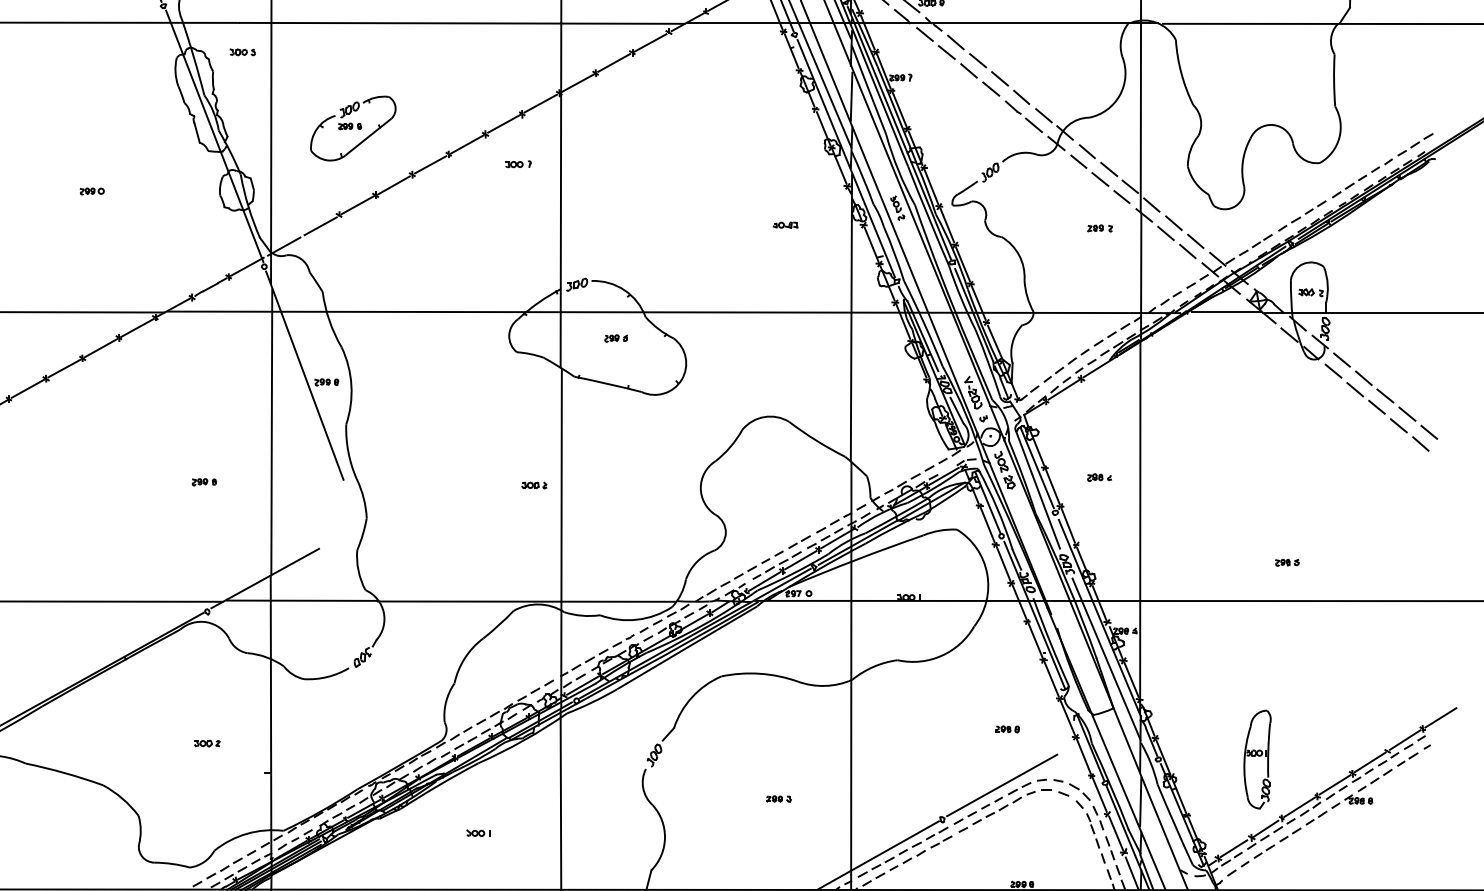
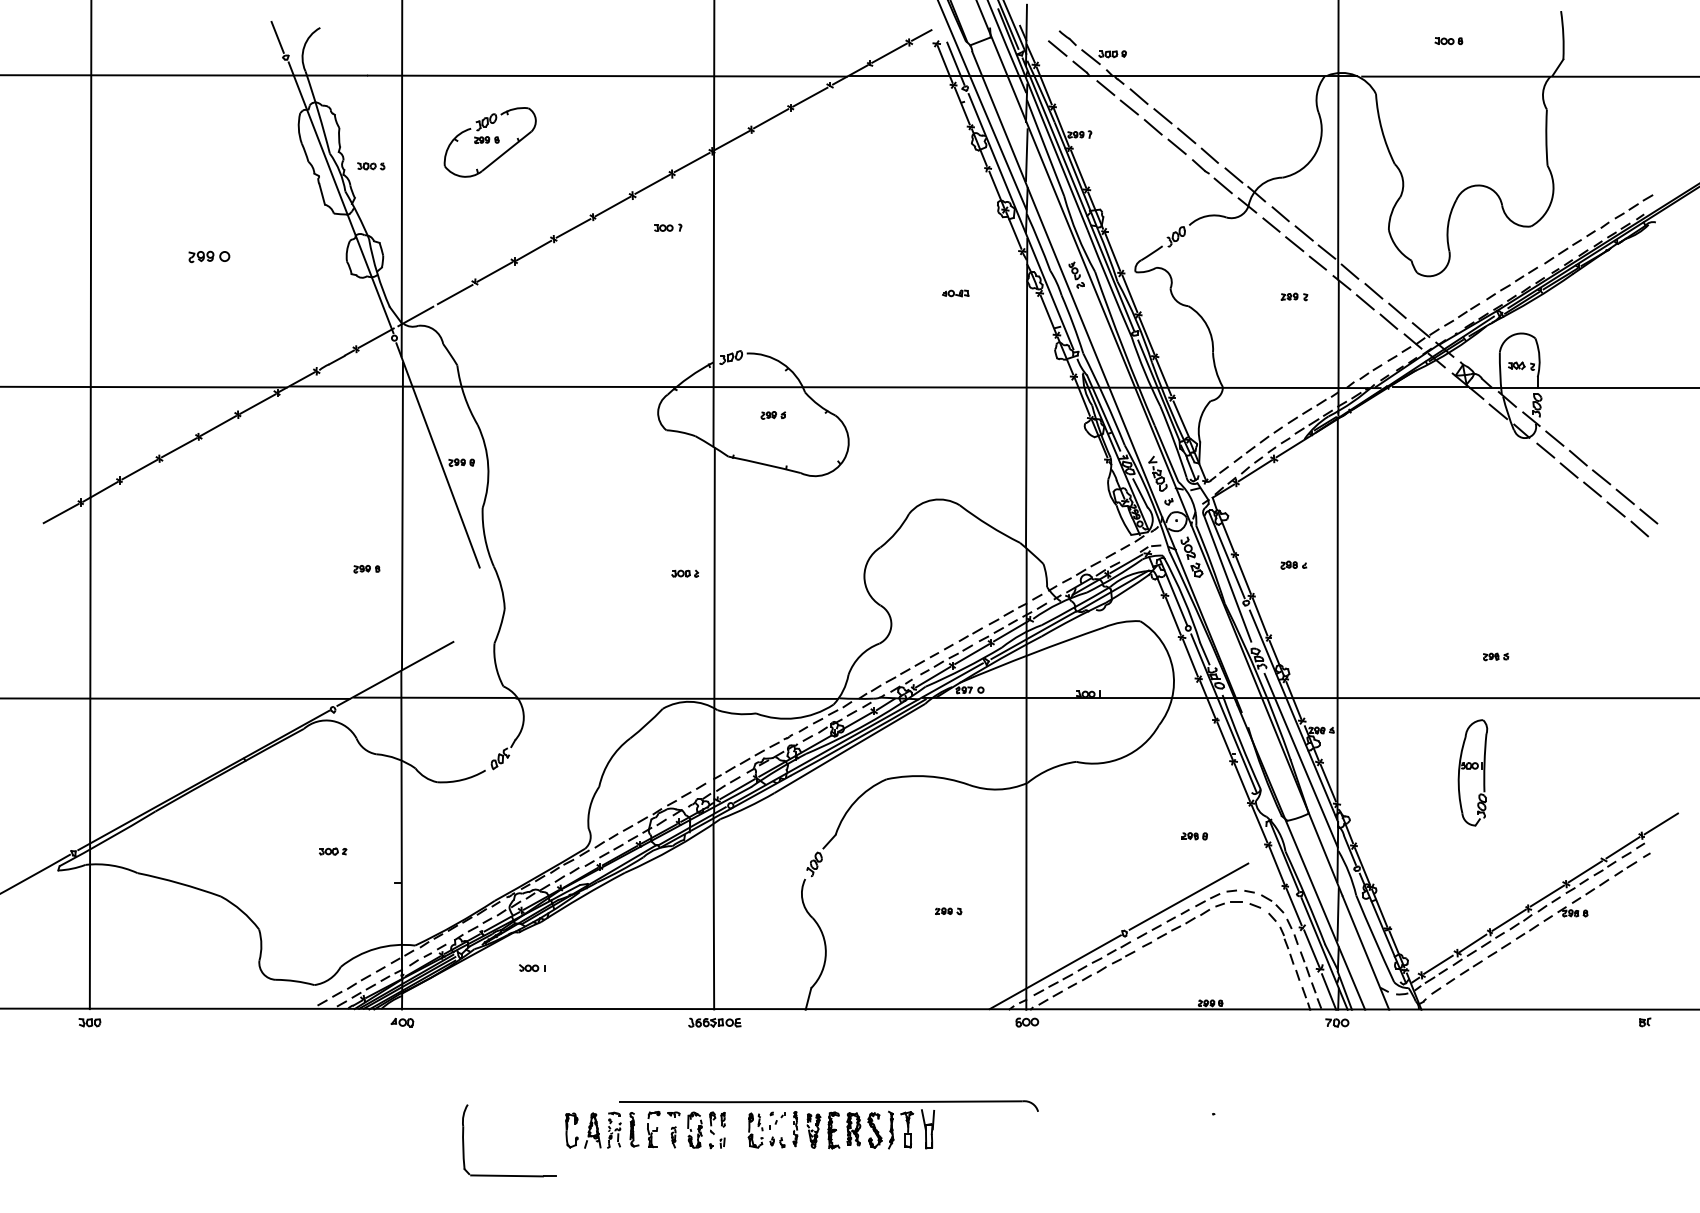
part: (243, 52) -> (371, 166), moved
part: (352, 128) -> (489, 142), moved
part: (91, 191) -> (208, 257), size x1.6
part: (204, 482) -> (366, 569), moved
part: (1257, 759) -> (1472, 772), moved
part: (478, 832) -> (532, 967), moved

